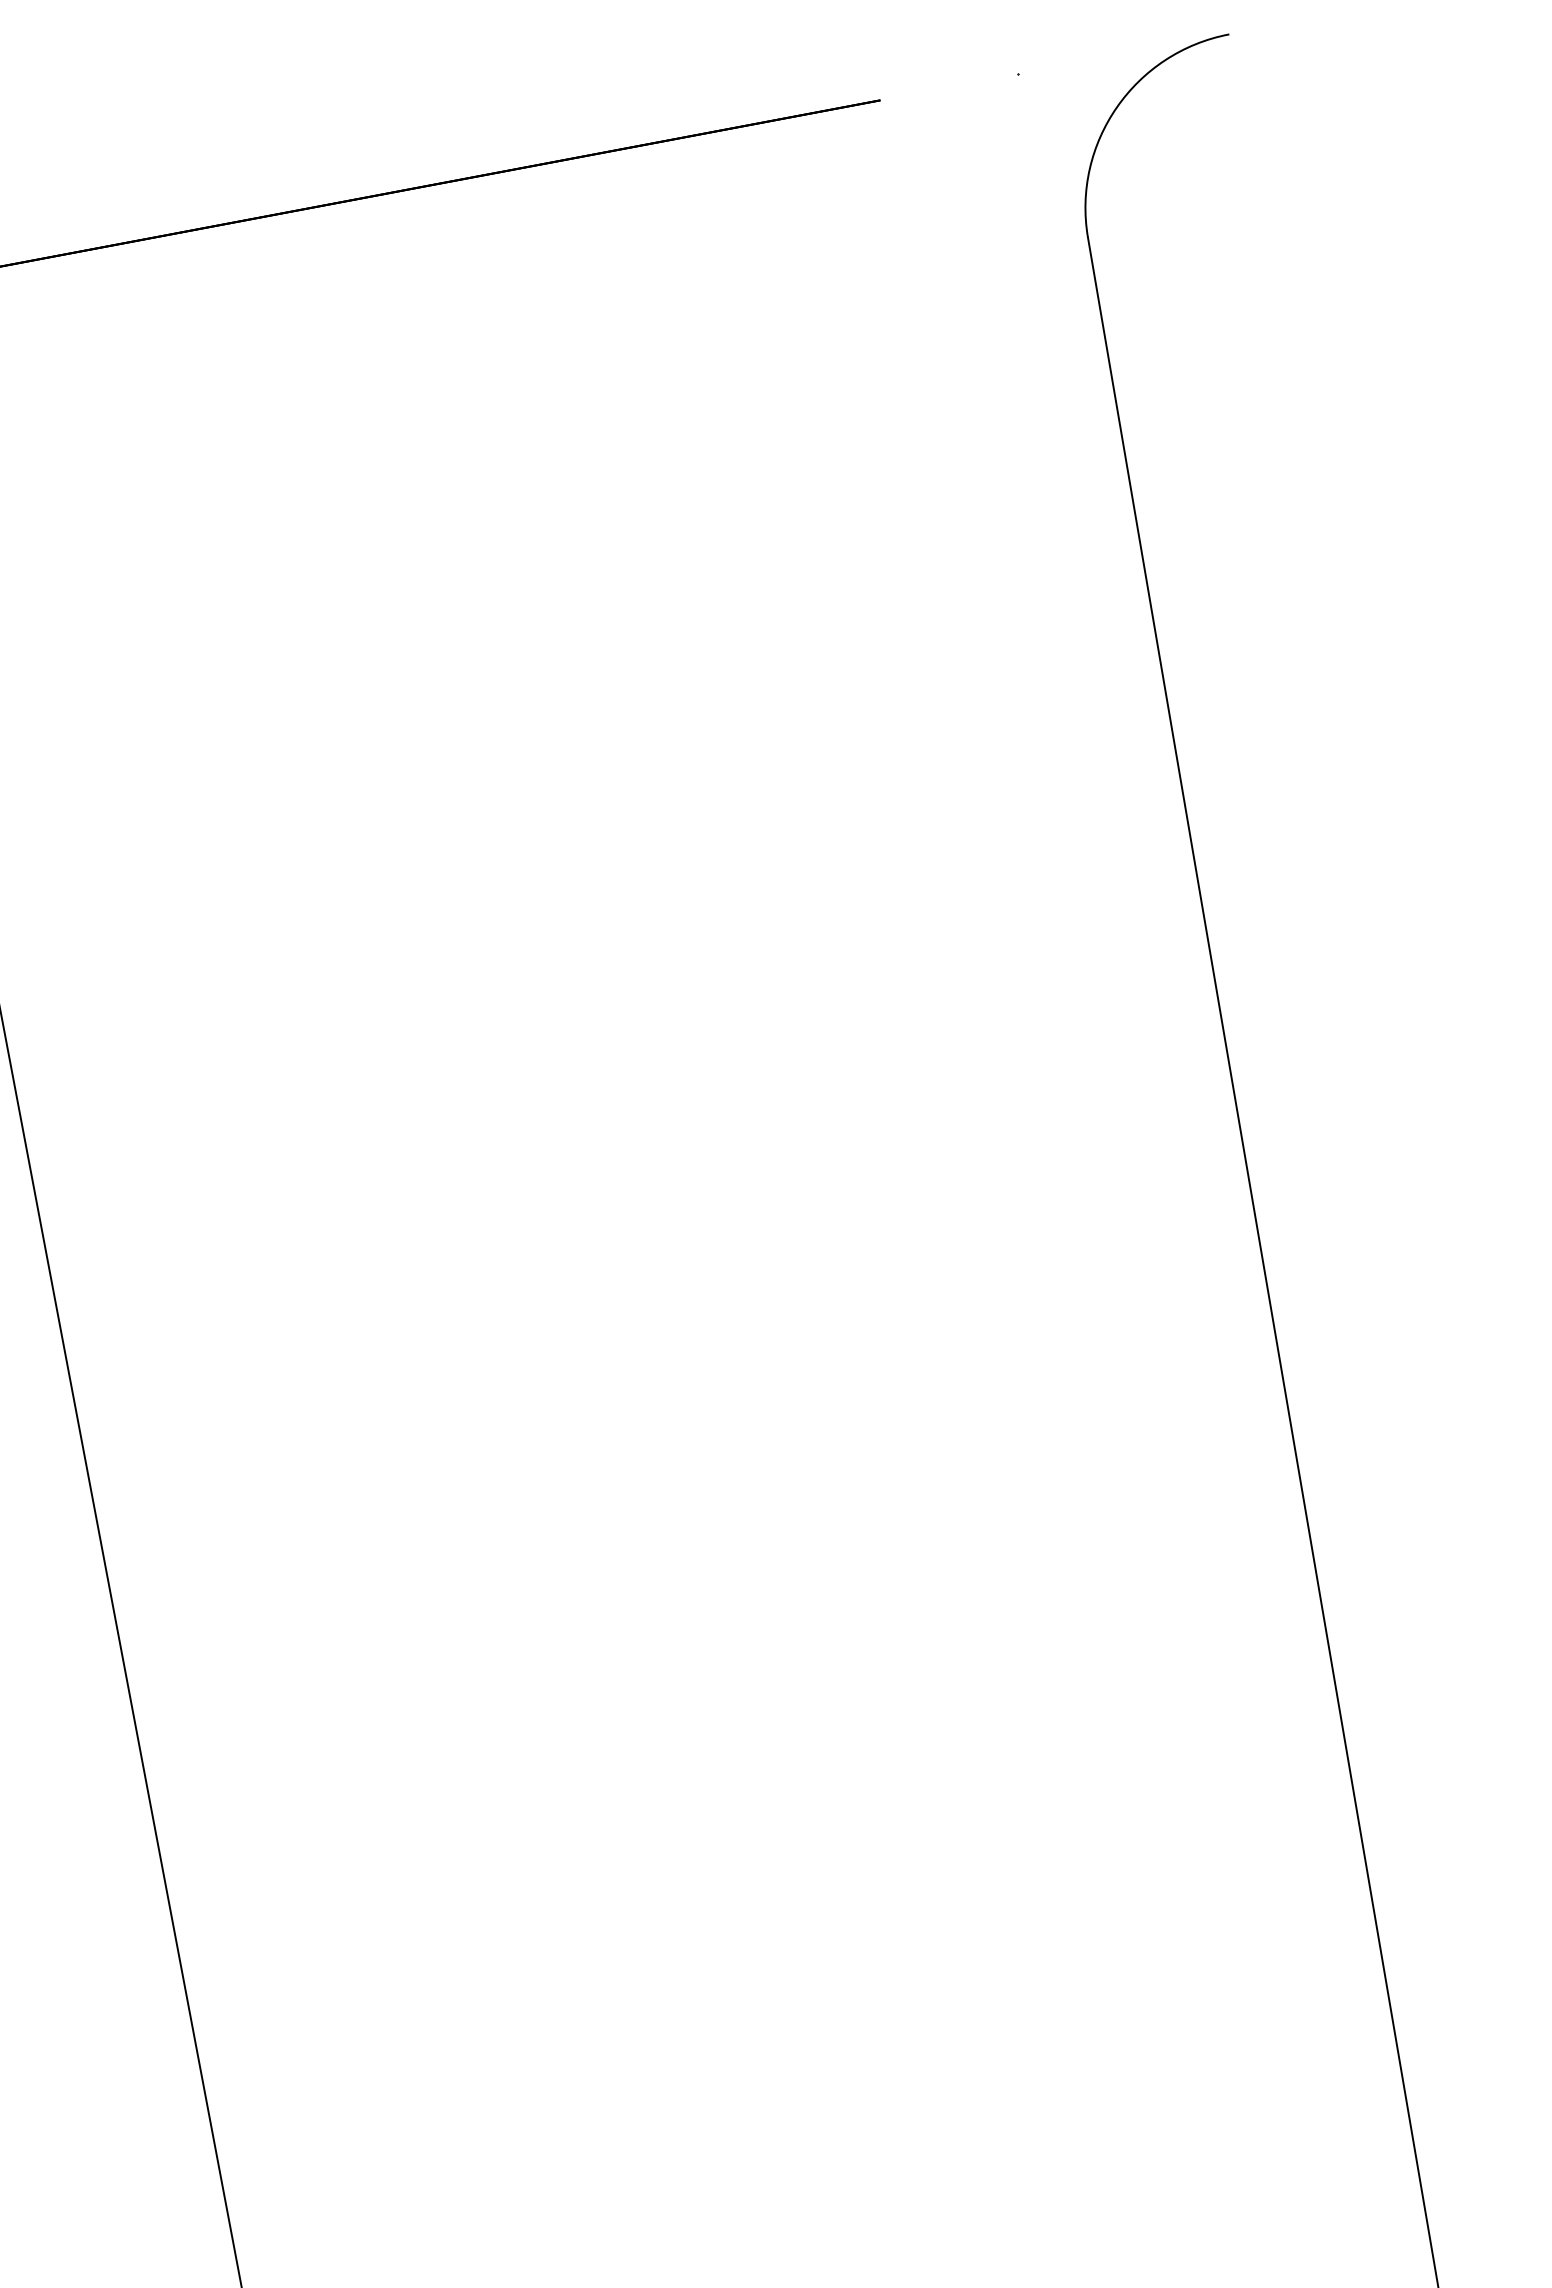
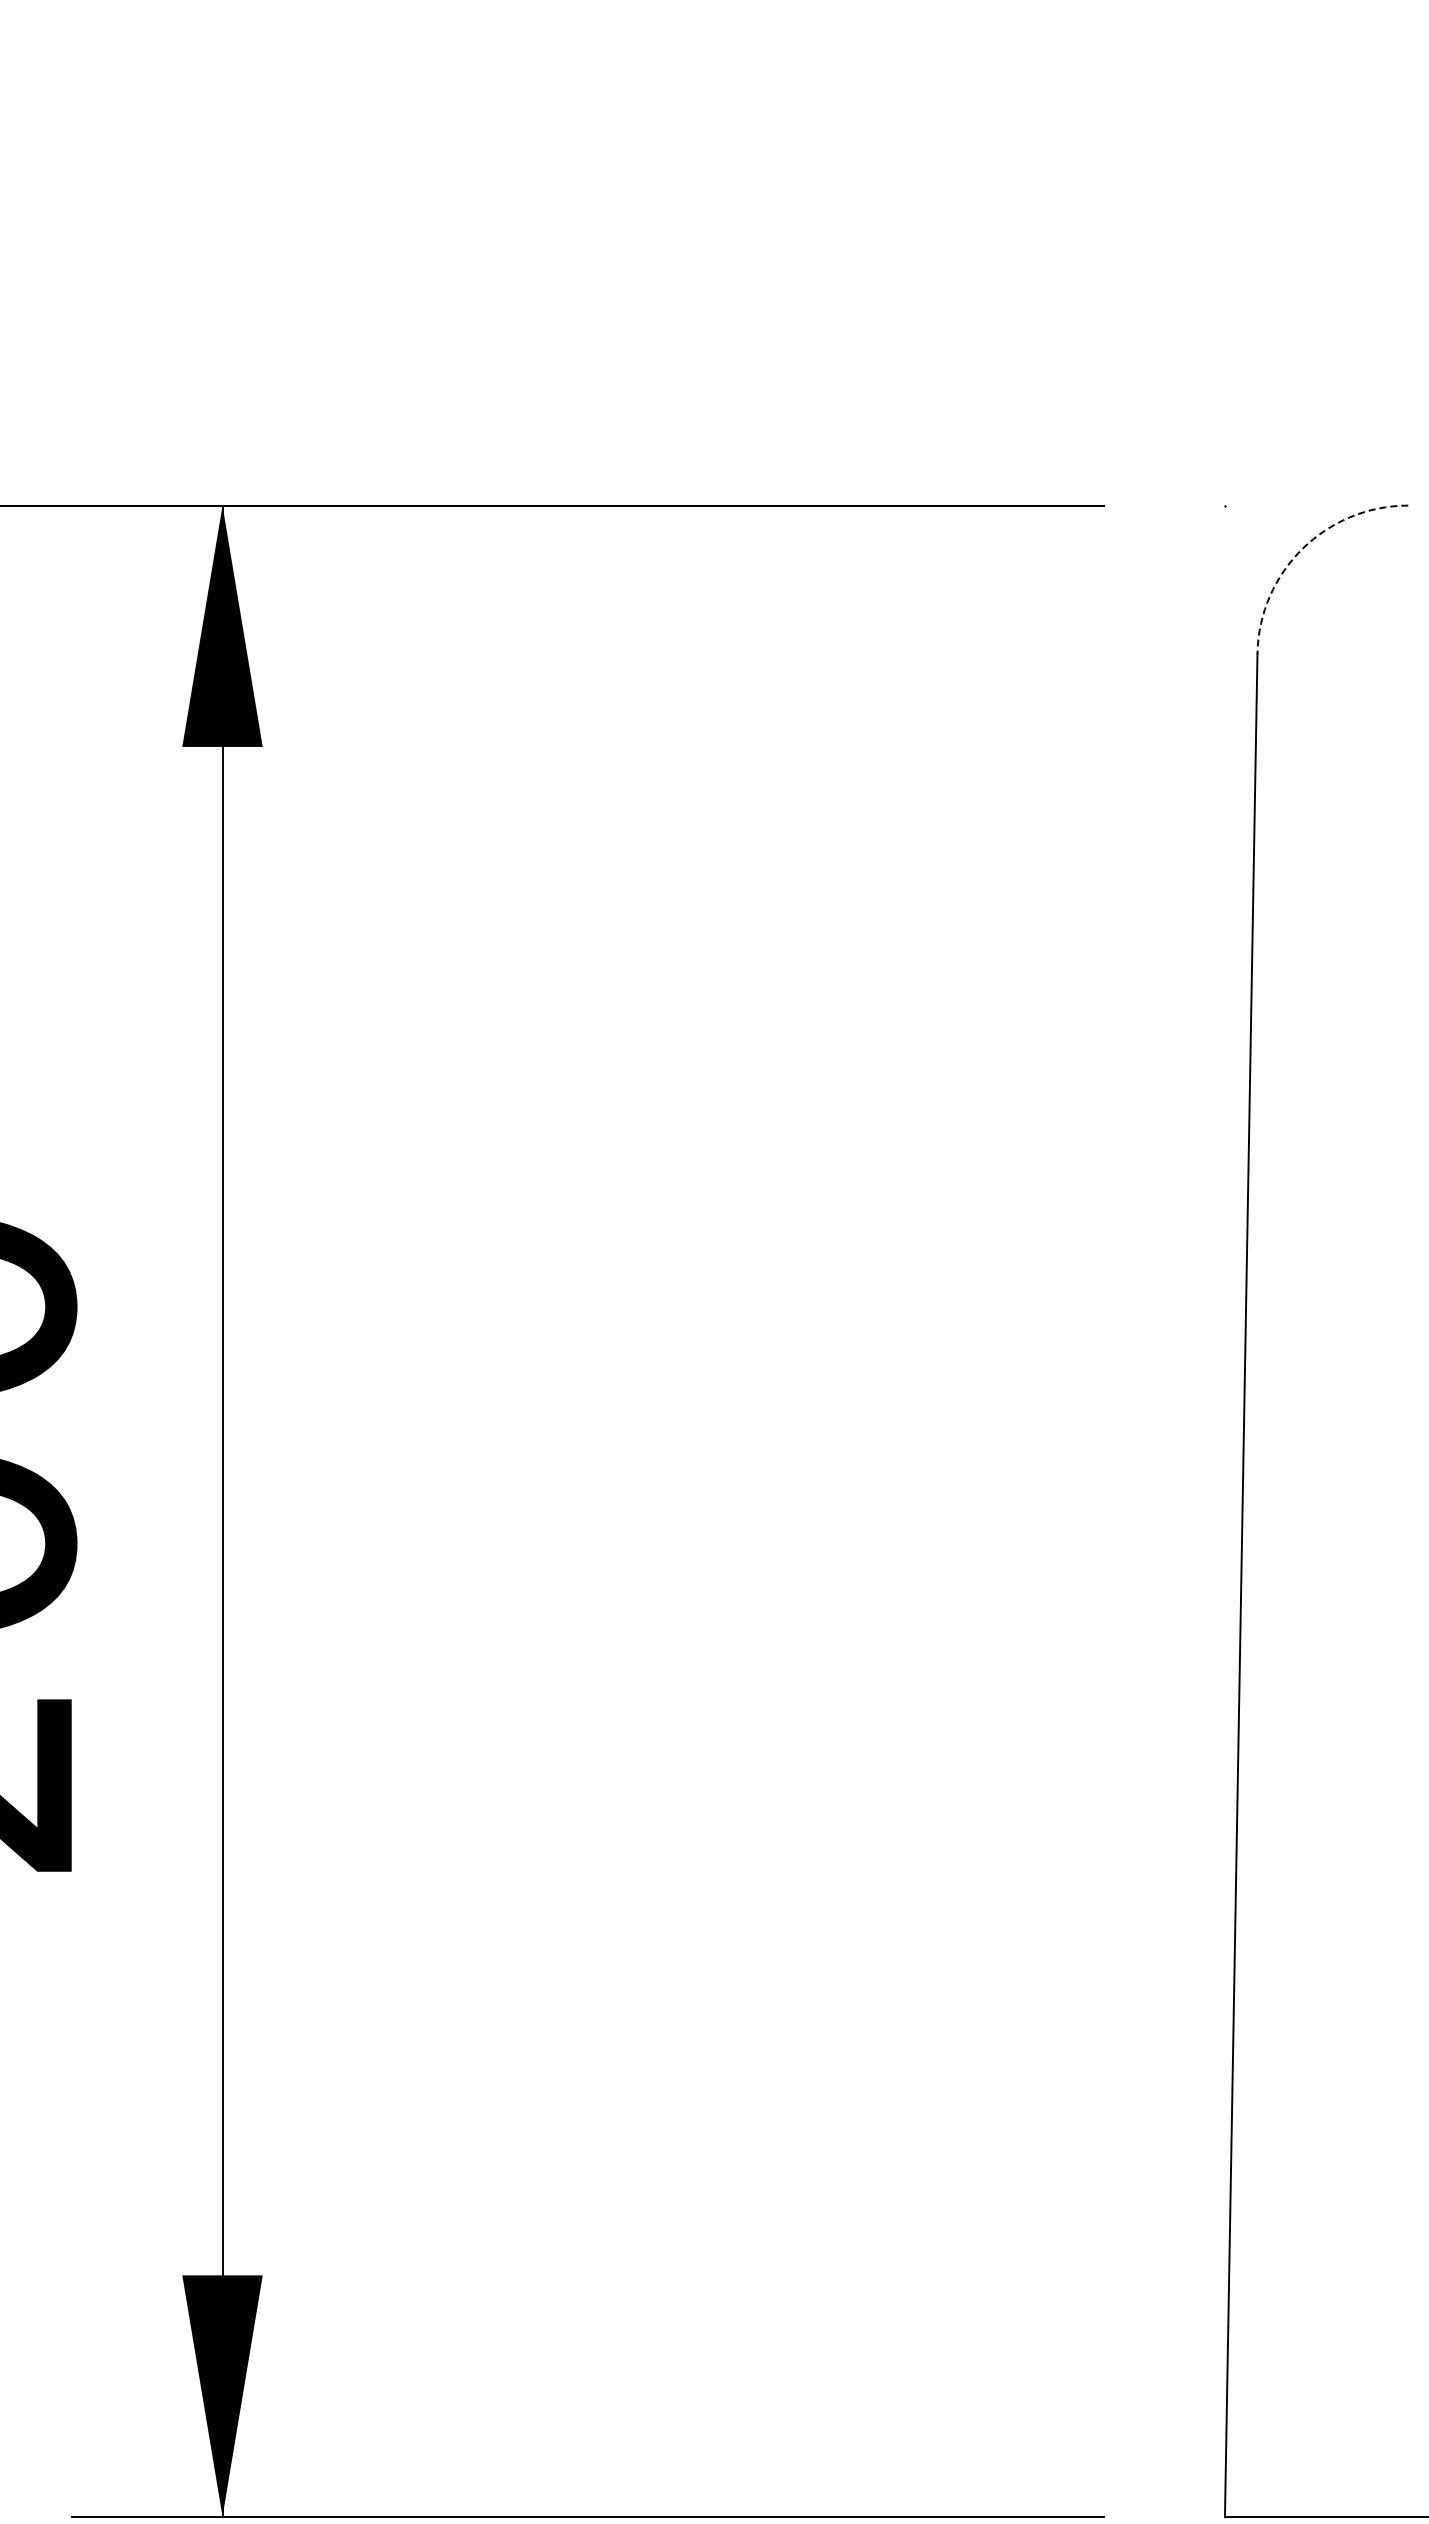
arc: (1116, 106) -> (1302, 548), solid -> dashed

